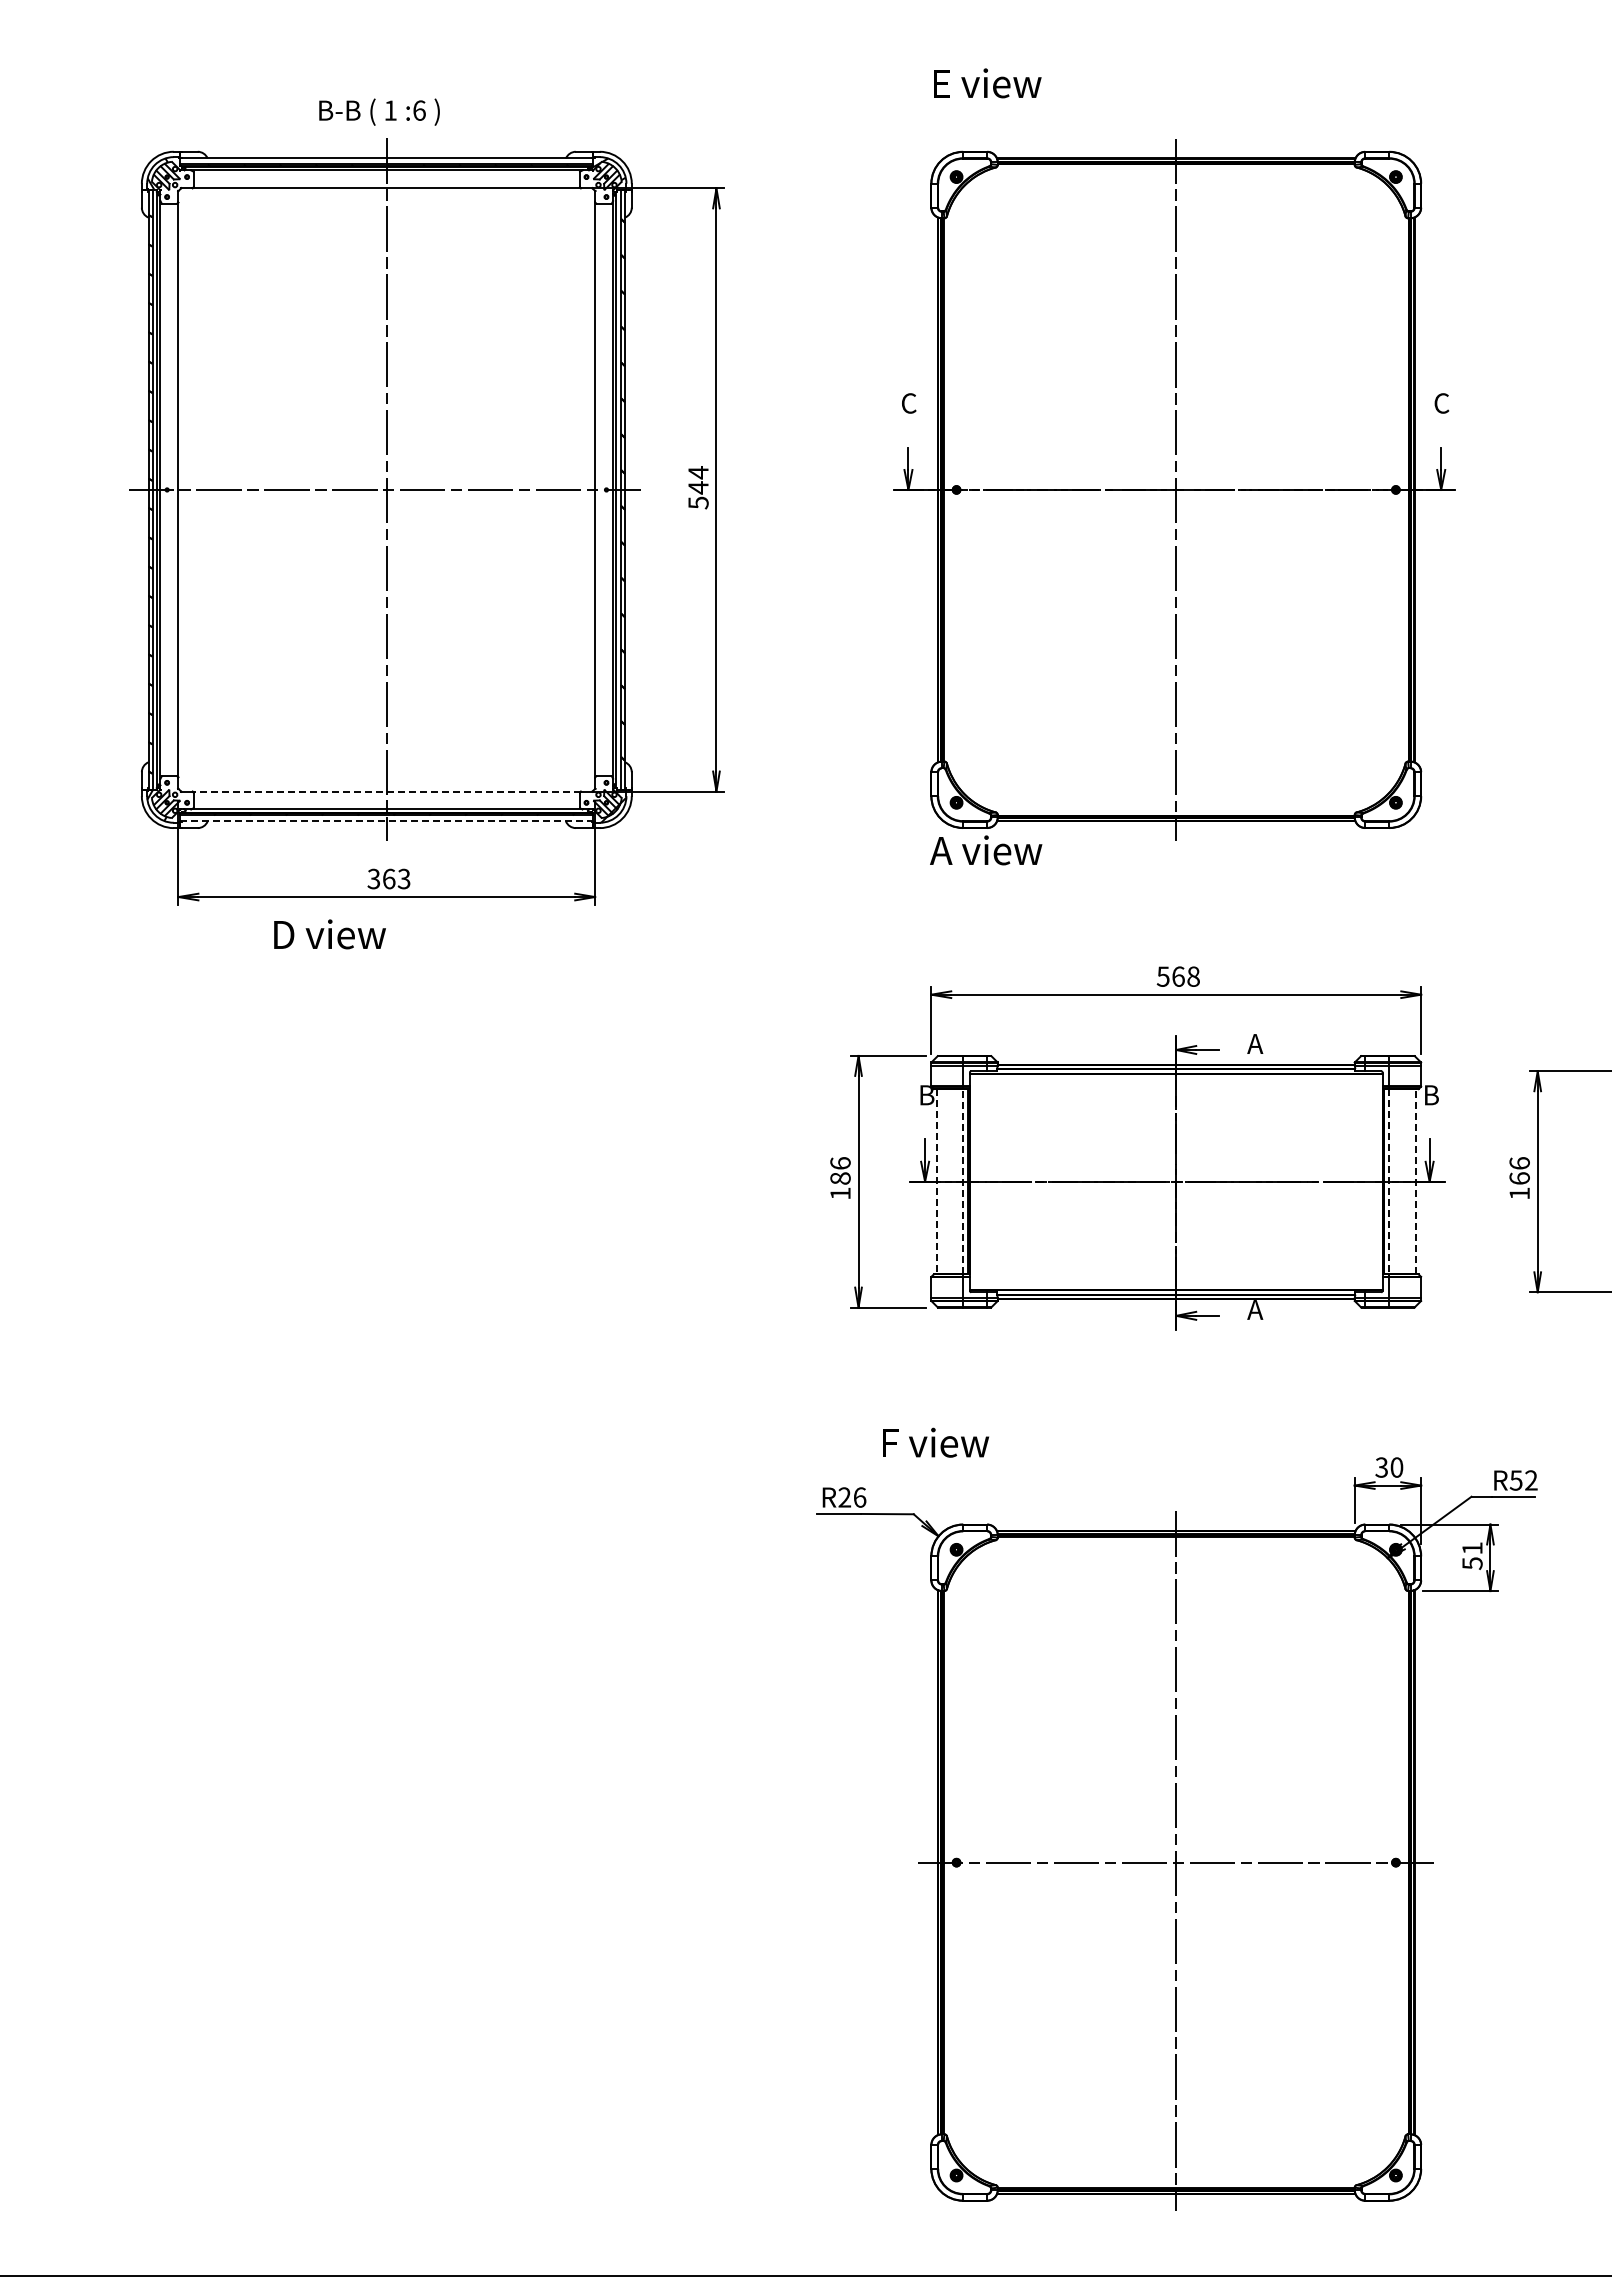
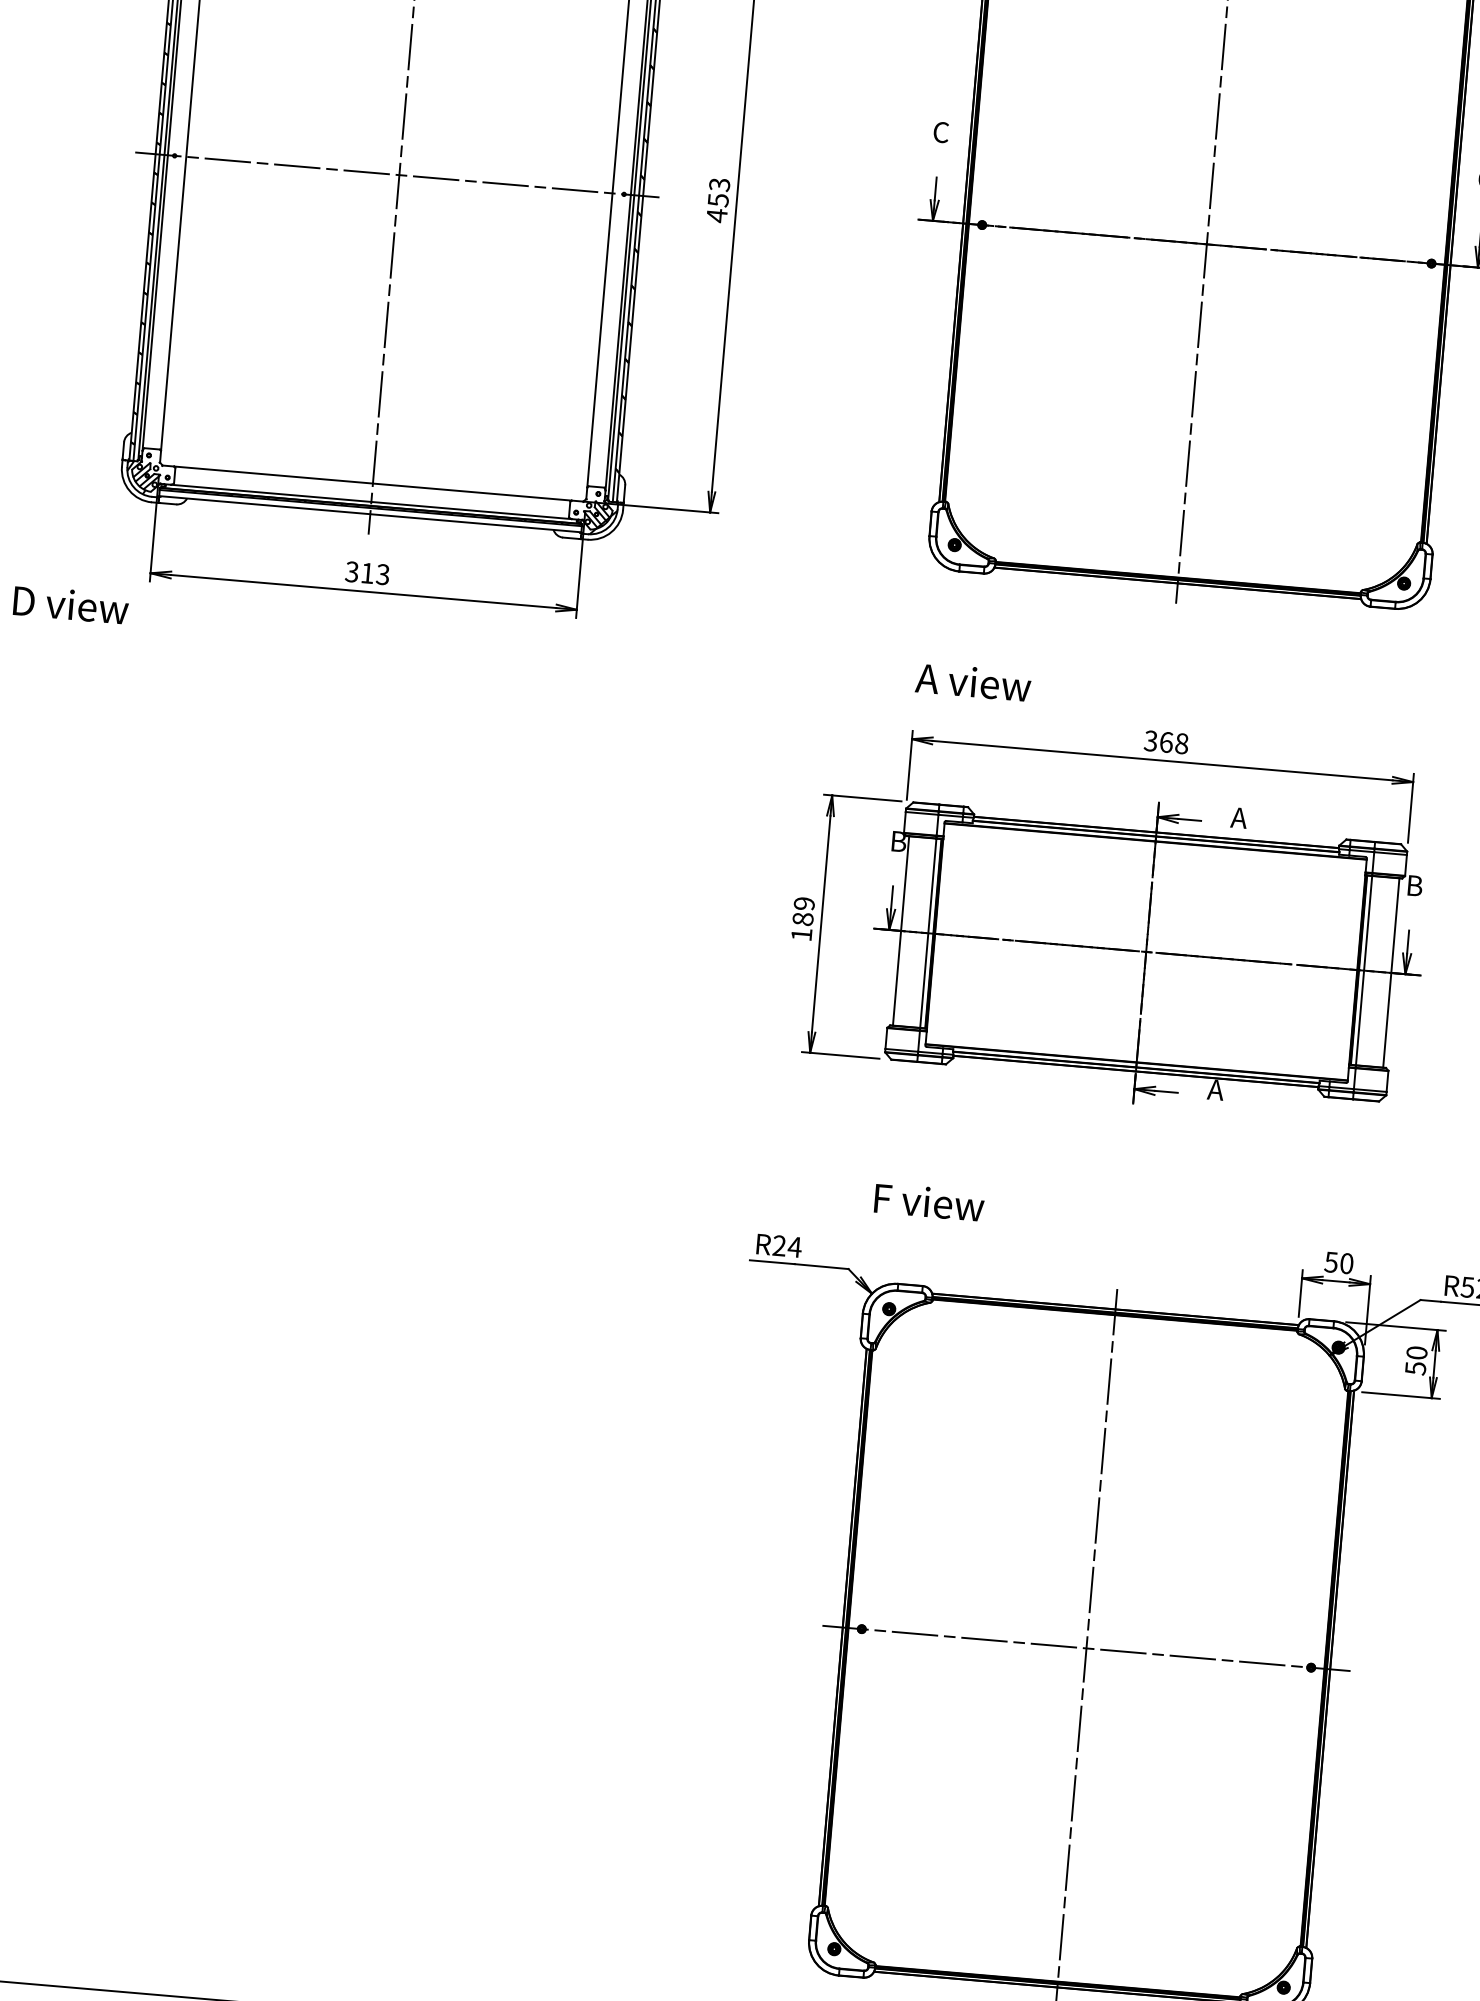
text: (698, 487) -> (718, 199), 544 -> 453
line: (386, 791) -> (372, 483), dashed -> solid
line: (387, 821) -> (371, 514), dashed -> solid
text: (986, 850) -> (973, 682), moved
text: (389, 878) -> (368, 572), 363 -> 313
text: (329, 934) -> (70, 604), moved
text: (1163, 976) -> (1151, 740), 568 -> 368
text: (840, 1163) -> (804, 903), 186 -> 189
line: (936, 1181) -> (900, 930), dashed -> solid
line: (963, 1181) -> (928, 933), dashed -> solid
line: (1389, 1181) -> (1364, 970), dashed -> solid
line: (1415, 1181) -> (1390, 972), dashed -> solid
text: (935, 1442) -> (929, 1202), moved
text: (1381, 1467) -> (1331, 1262), 30 -> 50
text: (859, 1497) -> (794, 1247), R26 -> R24
text: (1472, 1548) -> (1417, 1353), 51 -> 50

